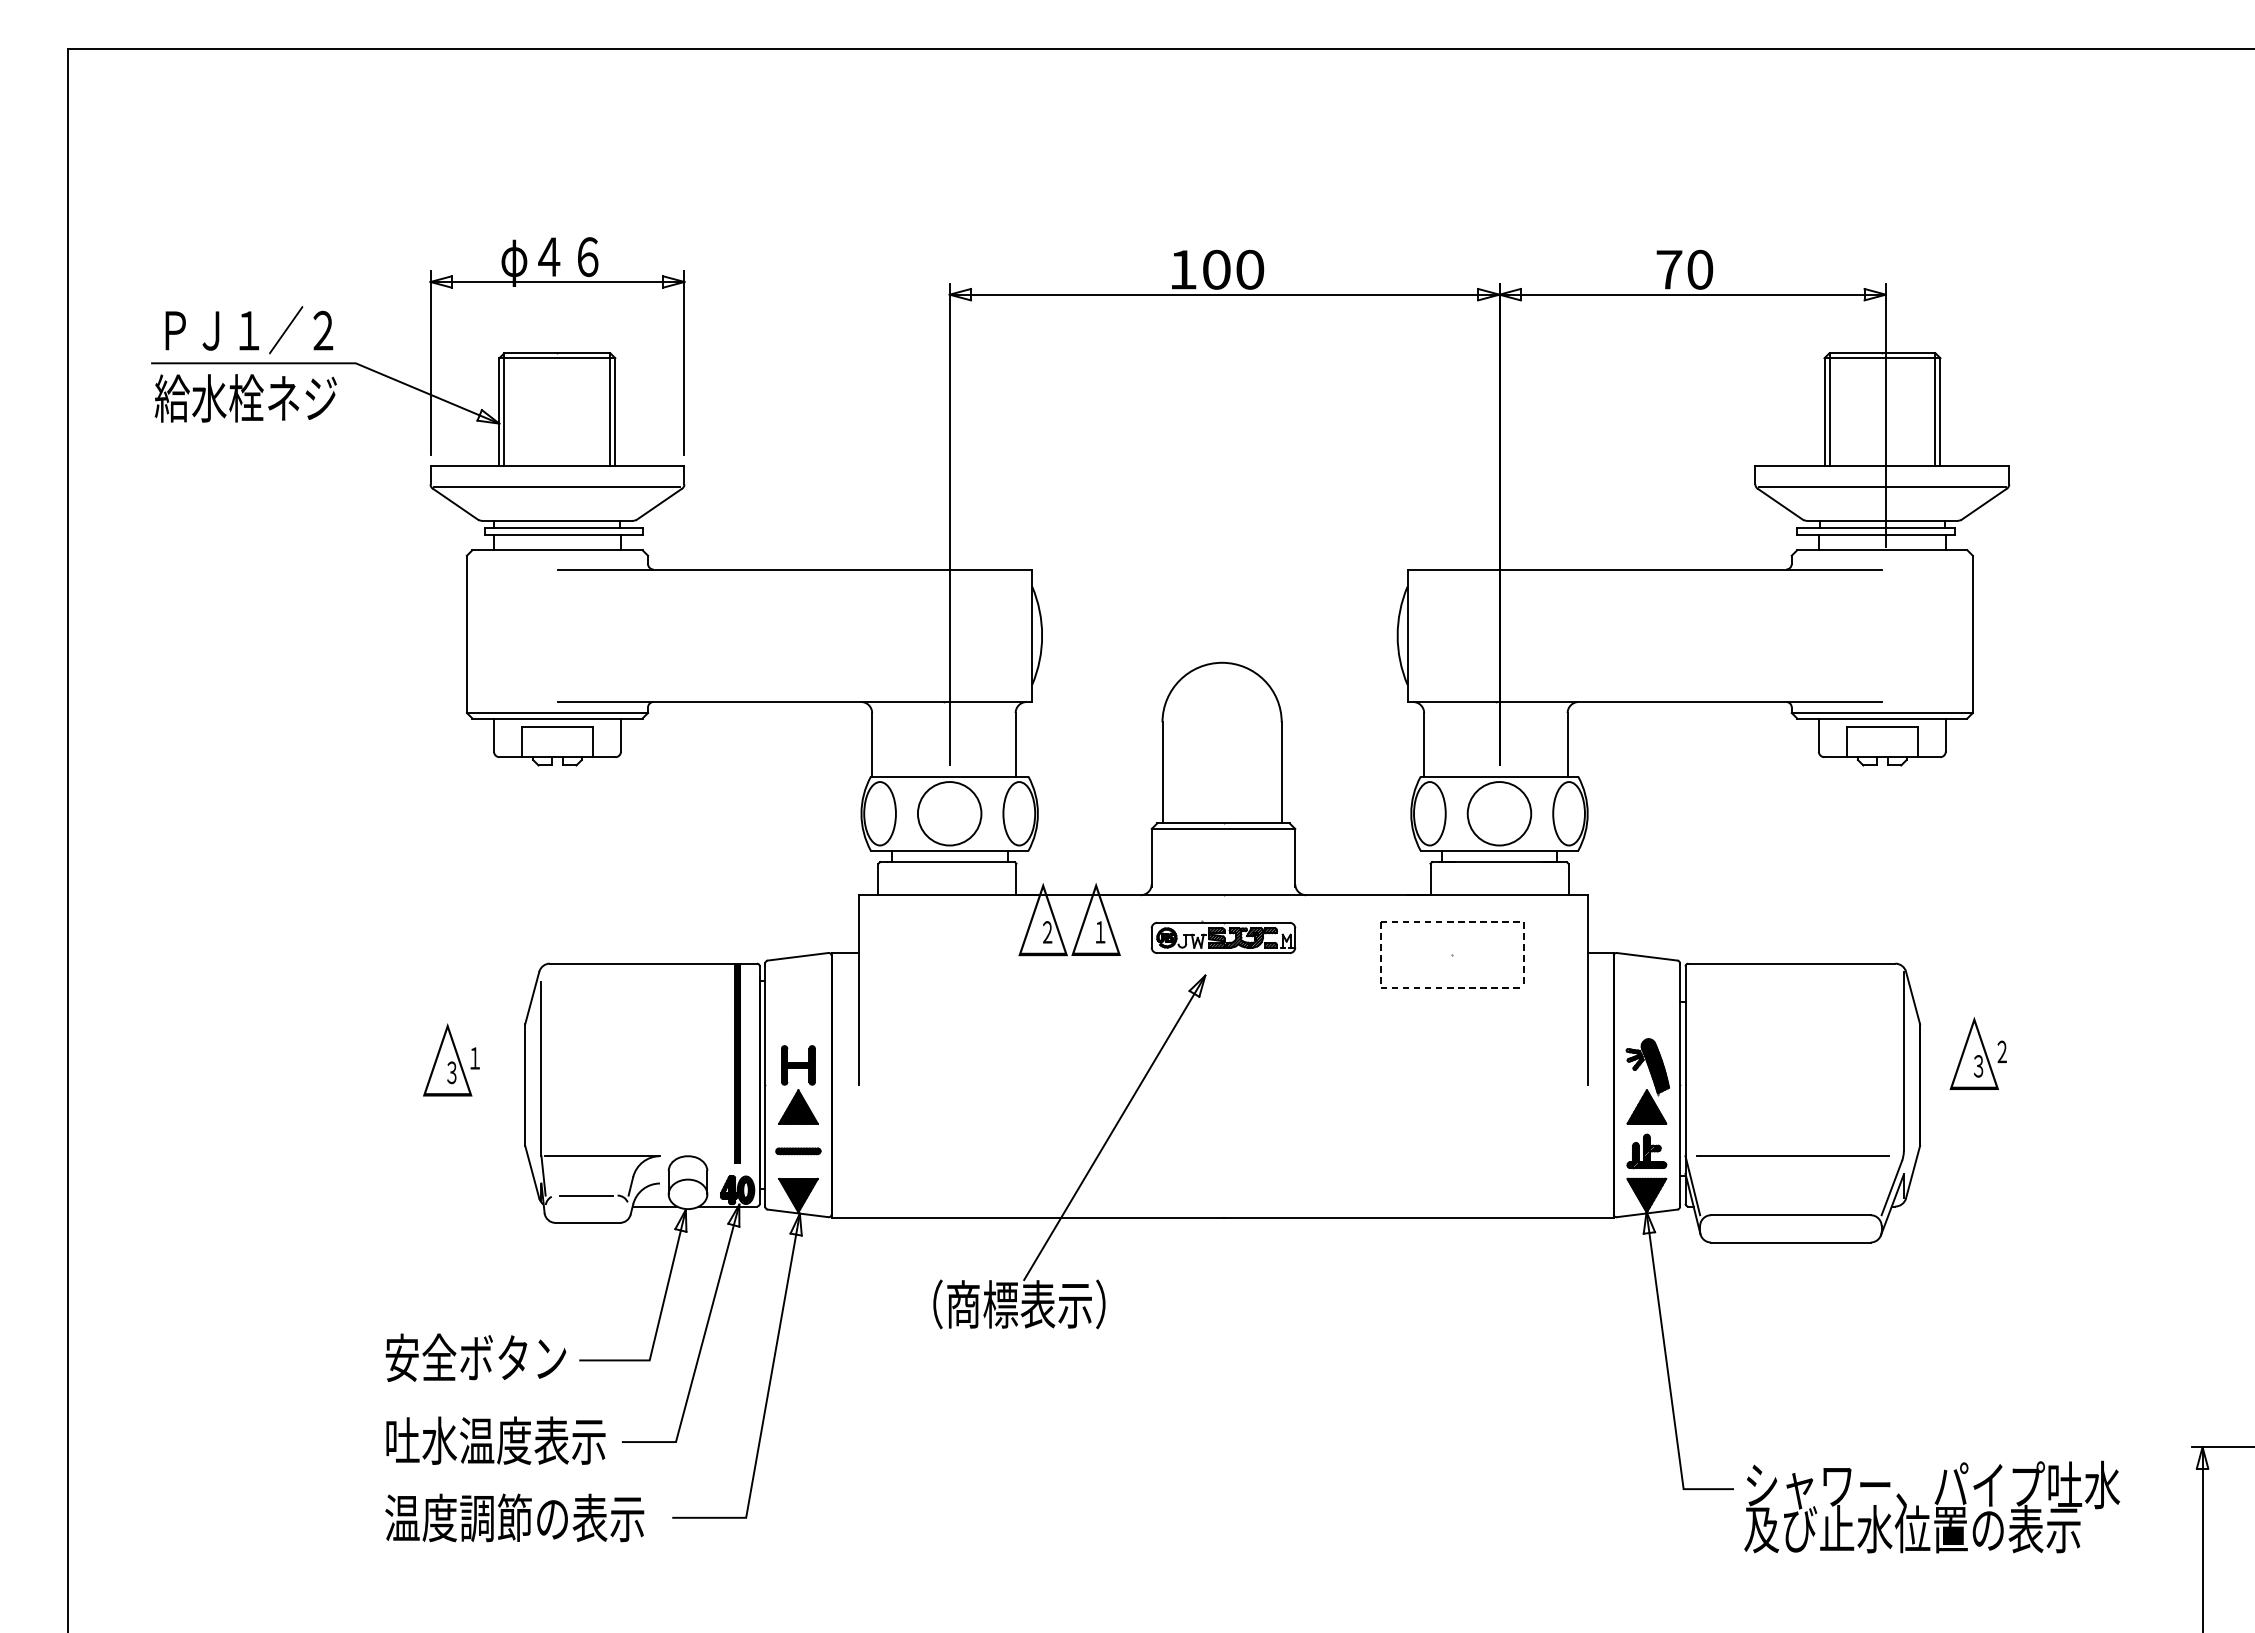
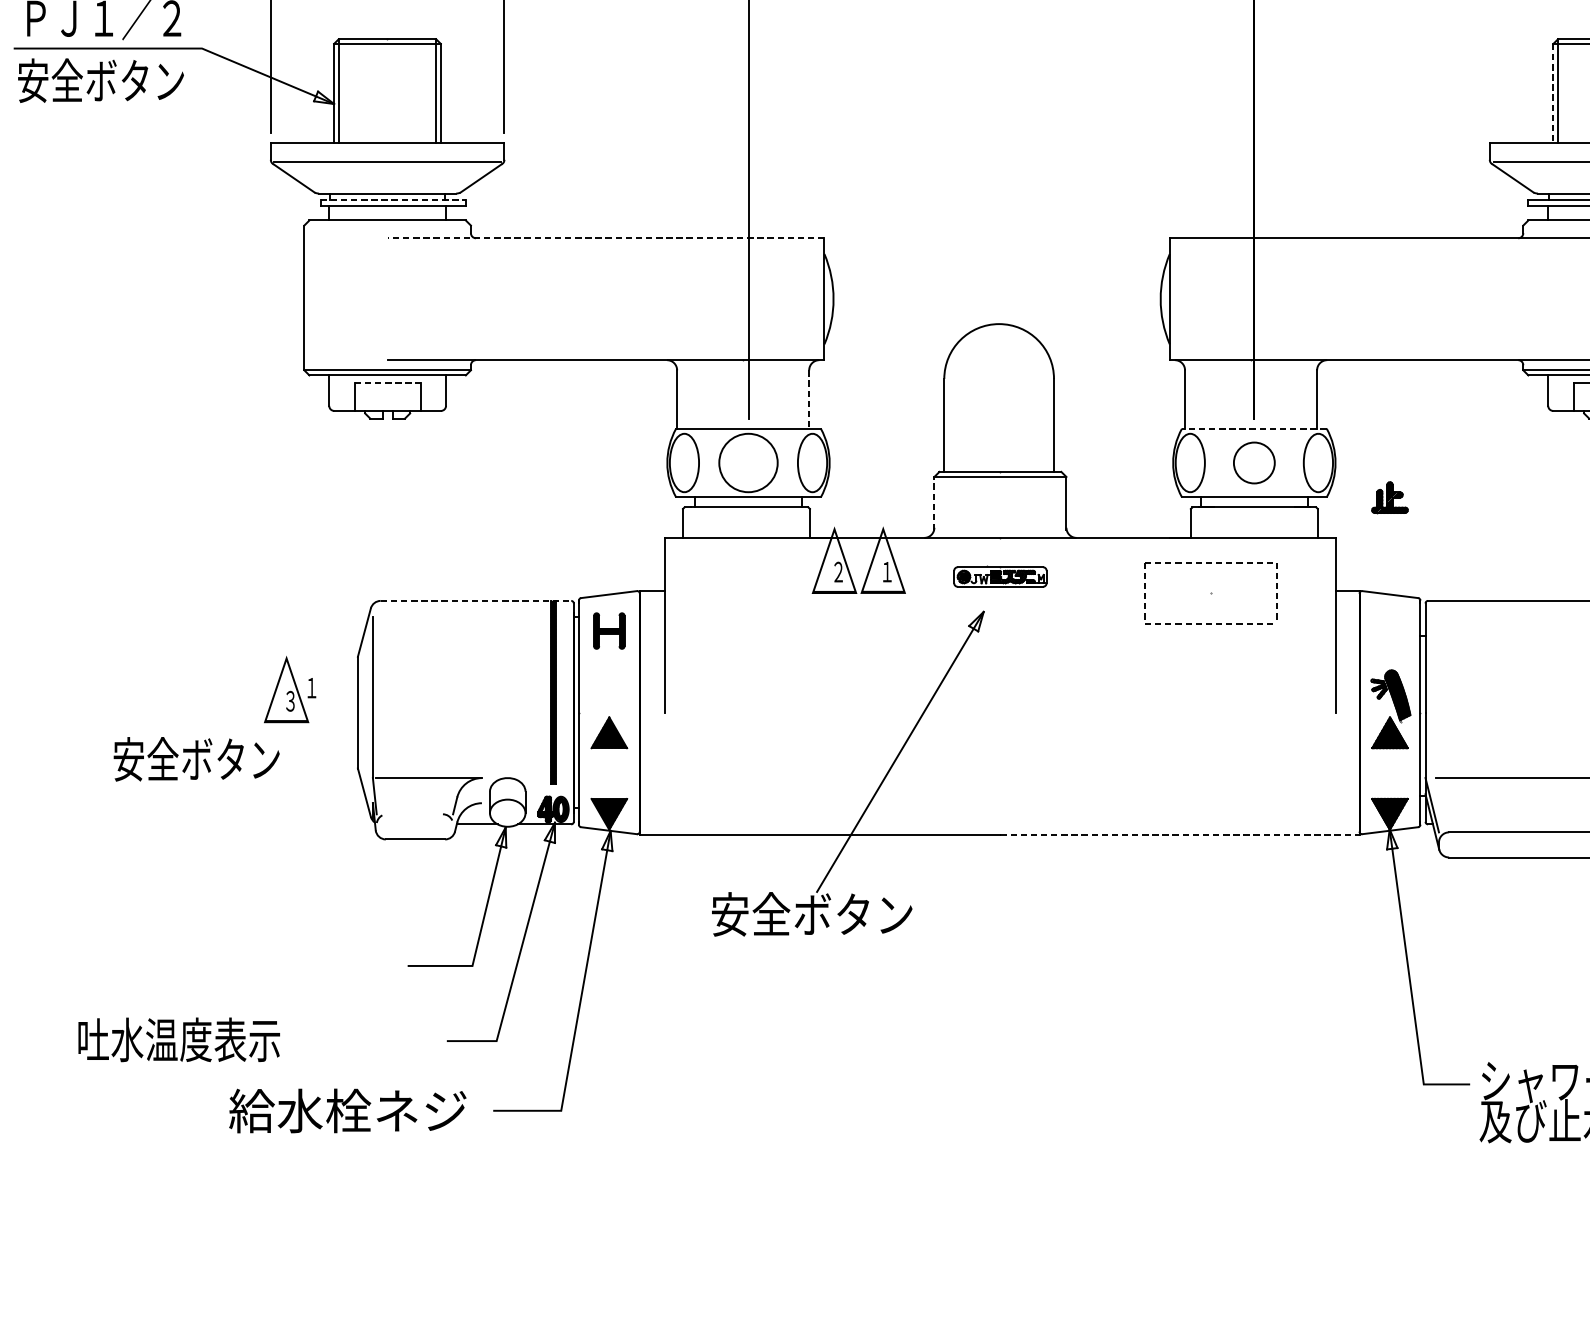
text: (245, 398) -> (100, 80), 給水栓ネジ -> 安全ボタン
line: (1824, 411) -> (1553, 92), solid -> dashed
line: (564, 528) -> (394, 200), solid -> dashed
line: (794, 569) -> (605, 238), solid -> dashed
line: (557, 726) -> (387, 382), solid -> dashed
line: (1015, 744) -> (809, 399), solid -> dashed
line: (1499, 776) -> (1254, 428), solid -> dashed
circle: (1499, 813) -> (1254, 462), size x0.7
line: (1151, 857) -> (934, 503), solid -> dashed
part: (1223, 936) -> (1000, 575), size x0.7
line: (653, 963) -> (475, 600), solid -> dashed
part: (798, 1065) -> (609, 631), moved
part: (798, 1151) -> (609, 773), removed
part: (1646, 1151) -> (1389, 497), moved
line: (586, 1195) -> (414, 814), removed
line: (1419, 1217) -> (1180, 834), solid -> dashed
text: (1018, 1304) -> (811, 914), （商標表示） -> 安全ボタン
text: (475, 1357) -> (196, 759), moved
text: (495, 1440) -> (178, 1039), moved
text: (514, 1517) -> (348, 1110), 温度調節の表示 -> 給水栓ネジ

